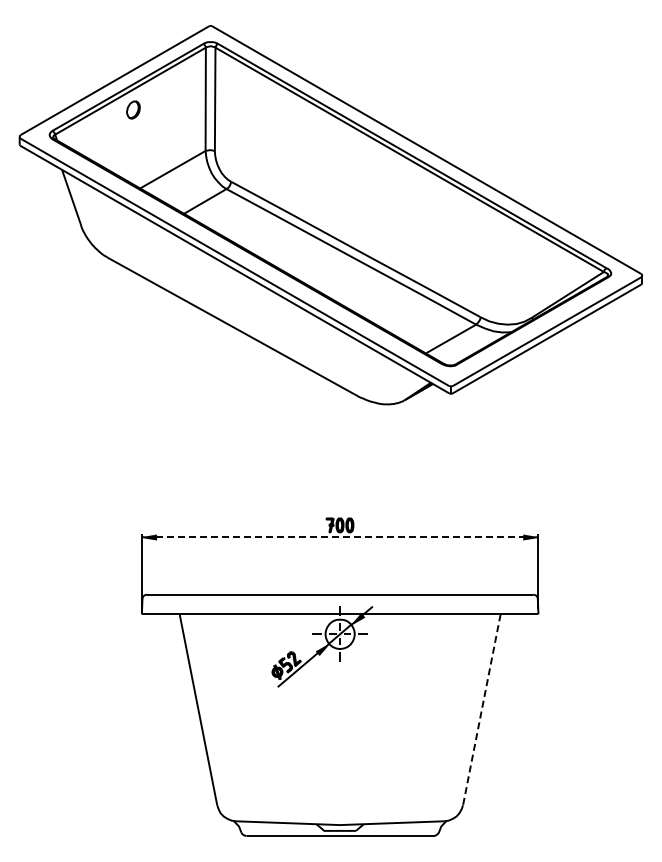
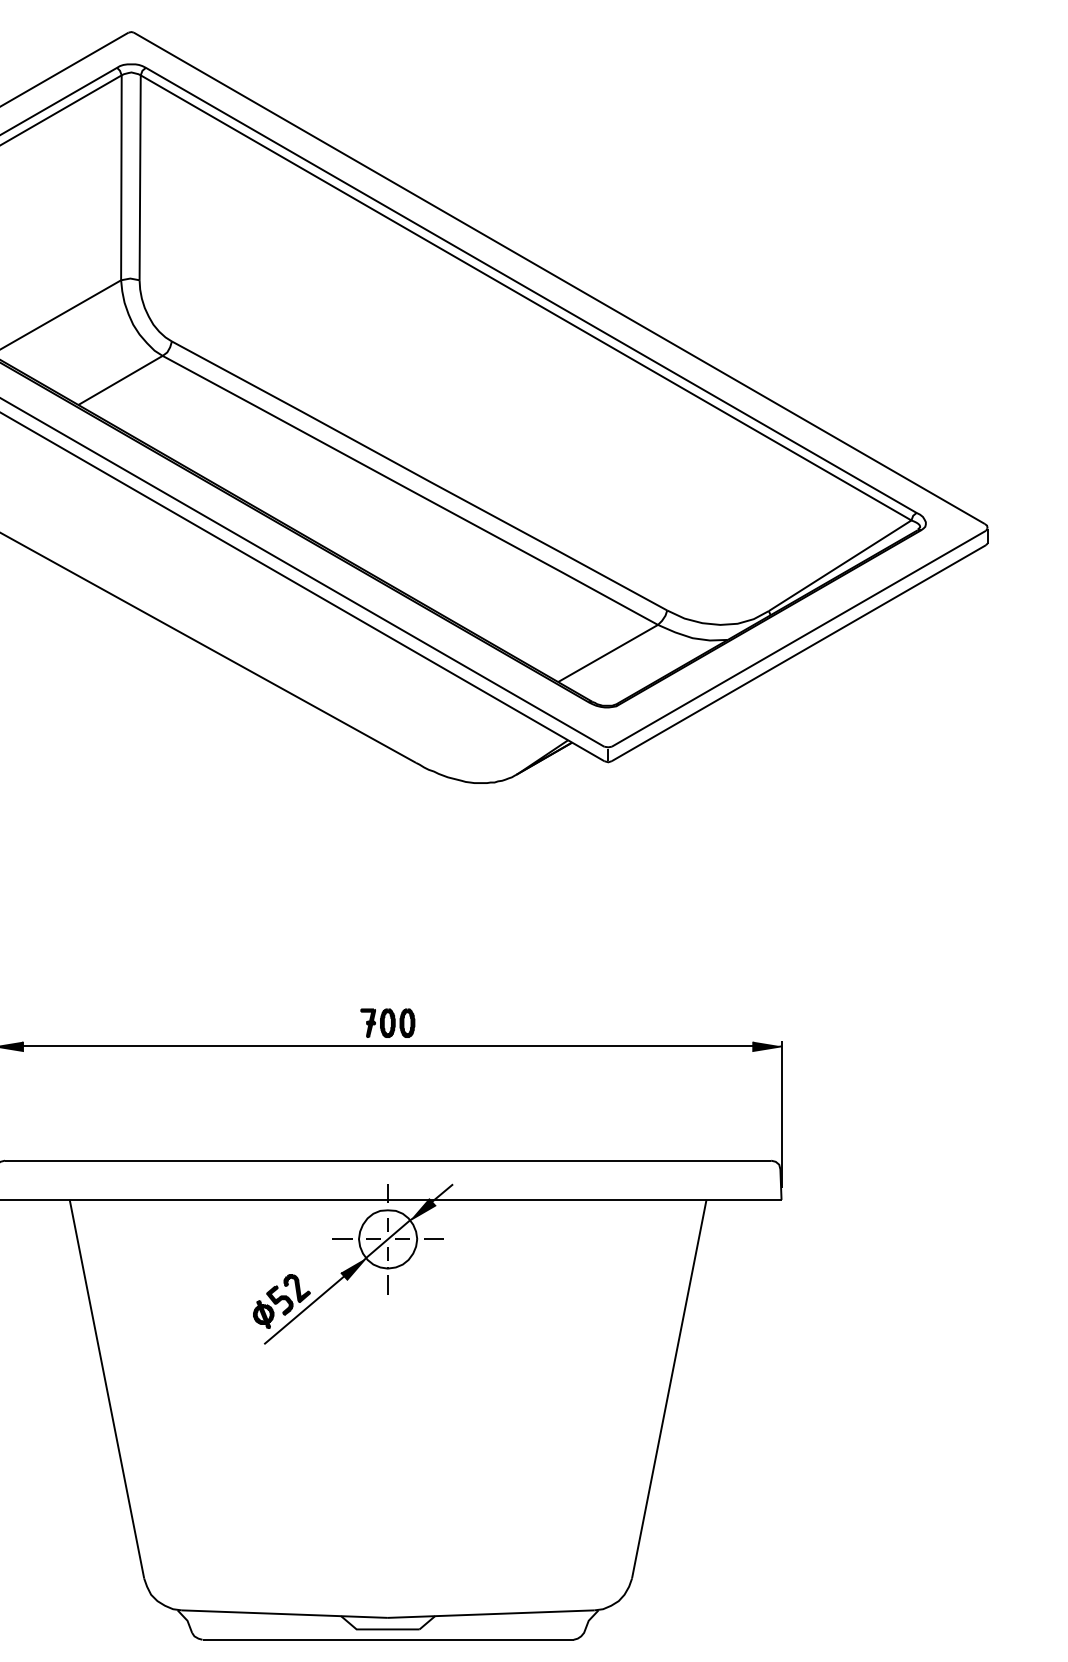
line: (340, 537) -> (388, 1047), dashed -> solid
line: (481, 710) -> (668, 1390), dashed -> solid

